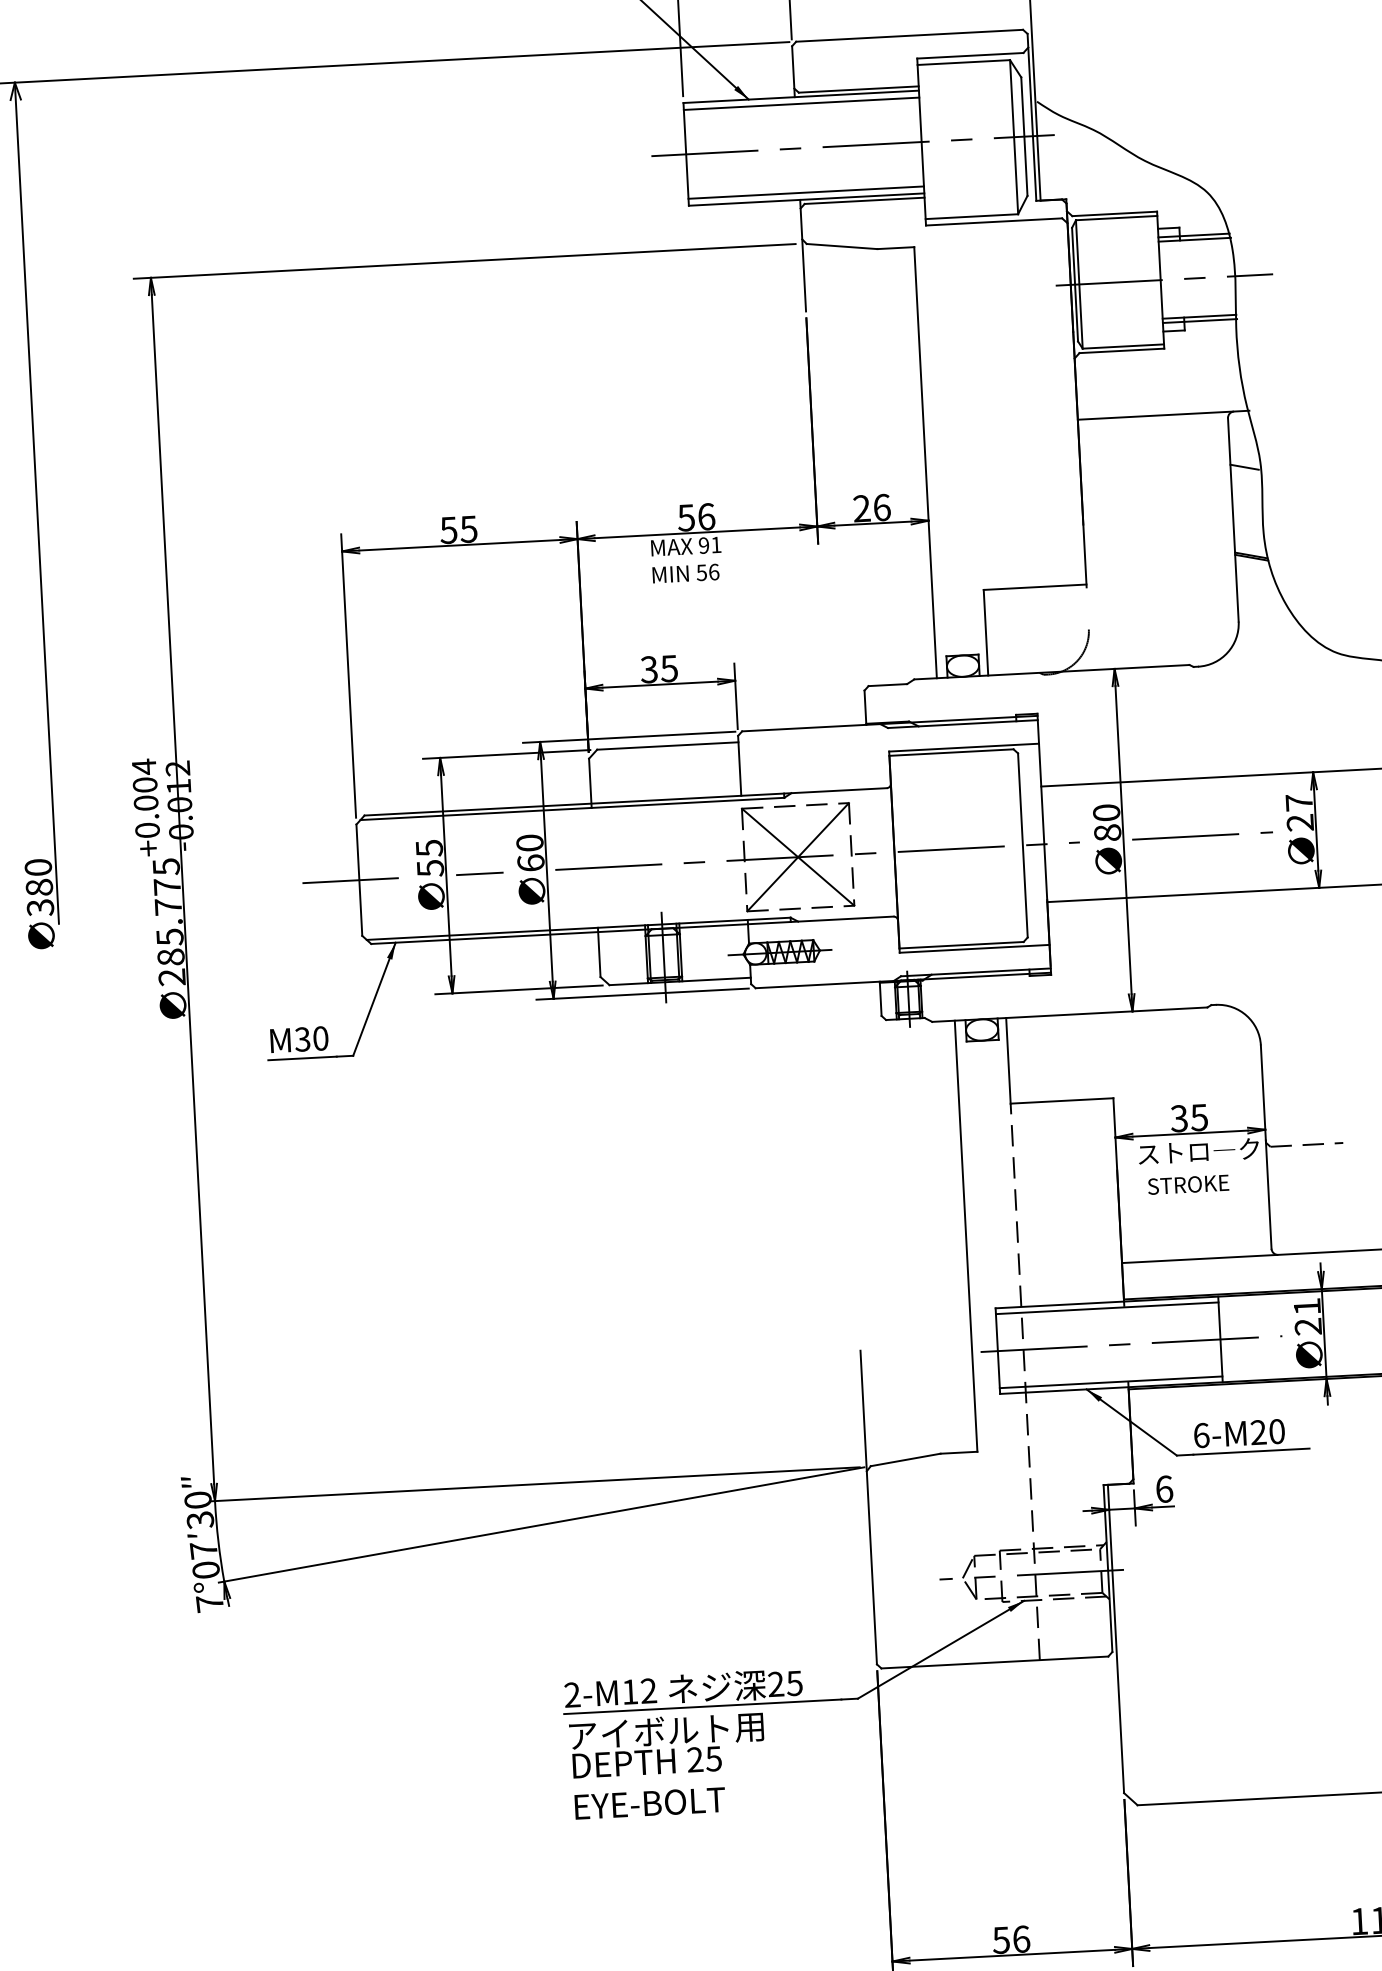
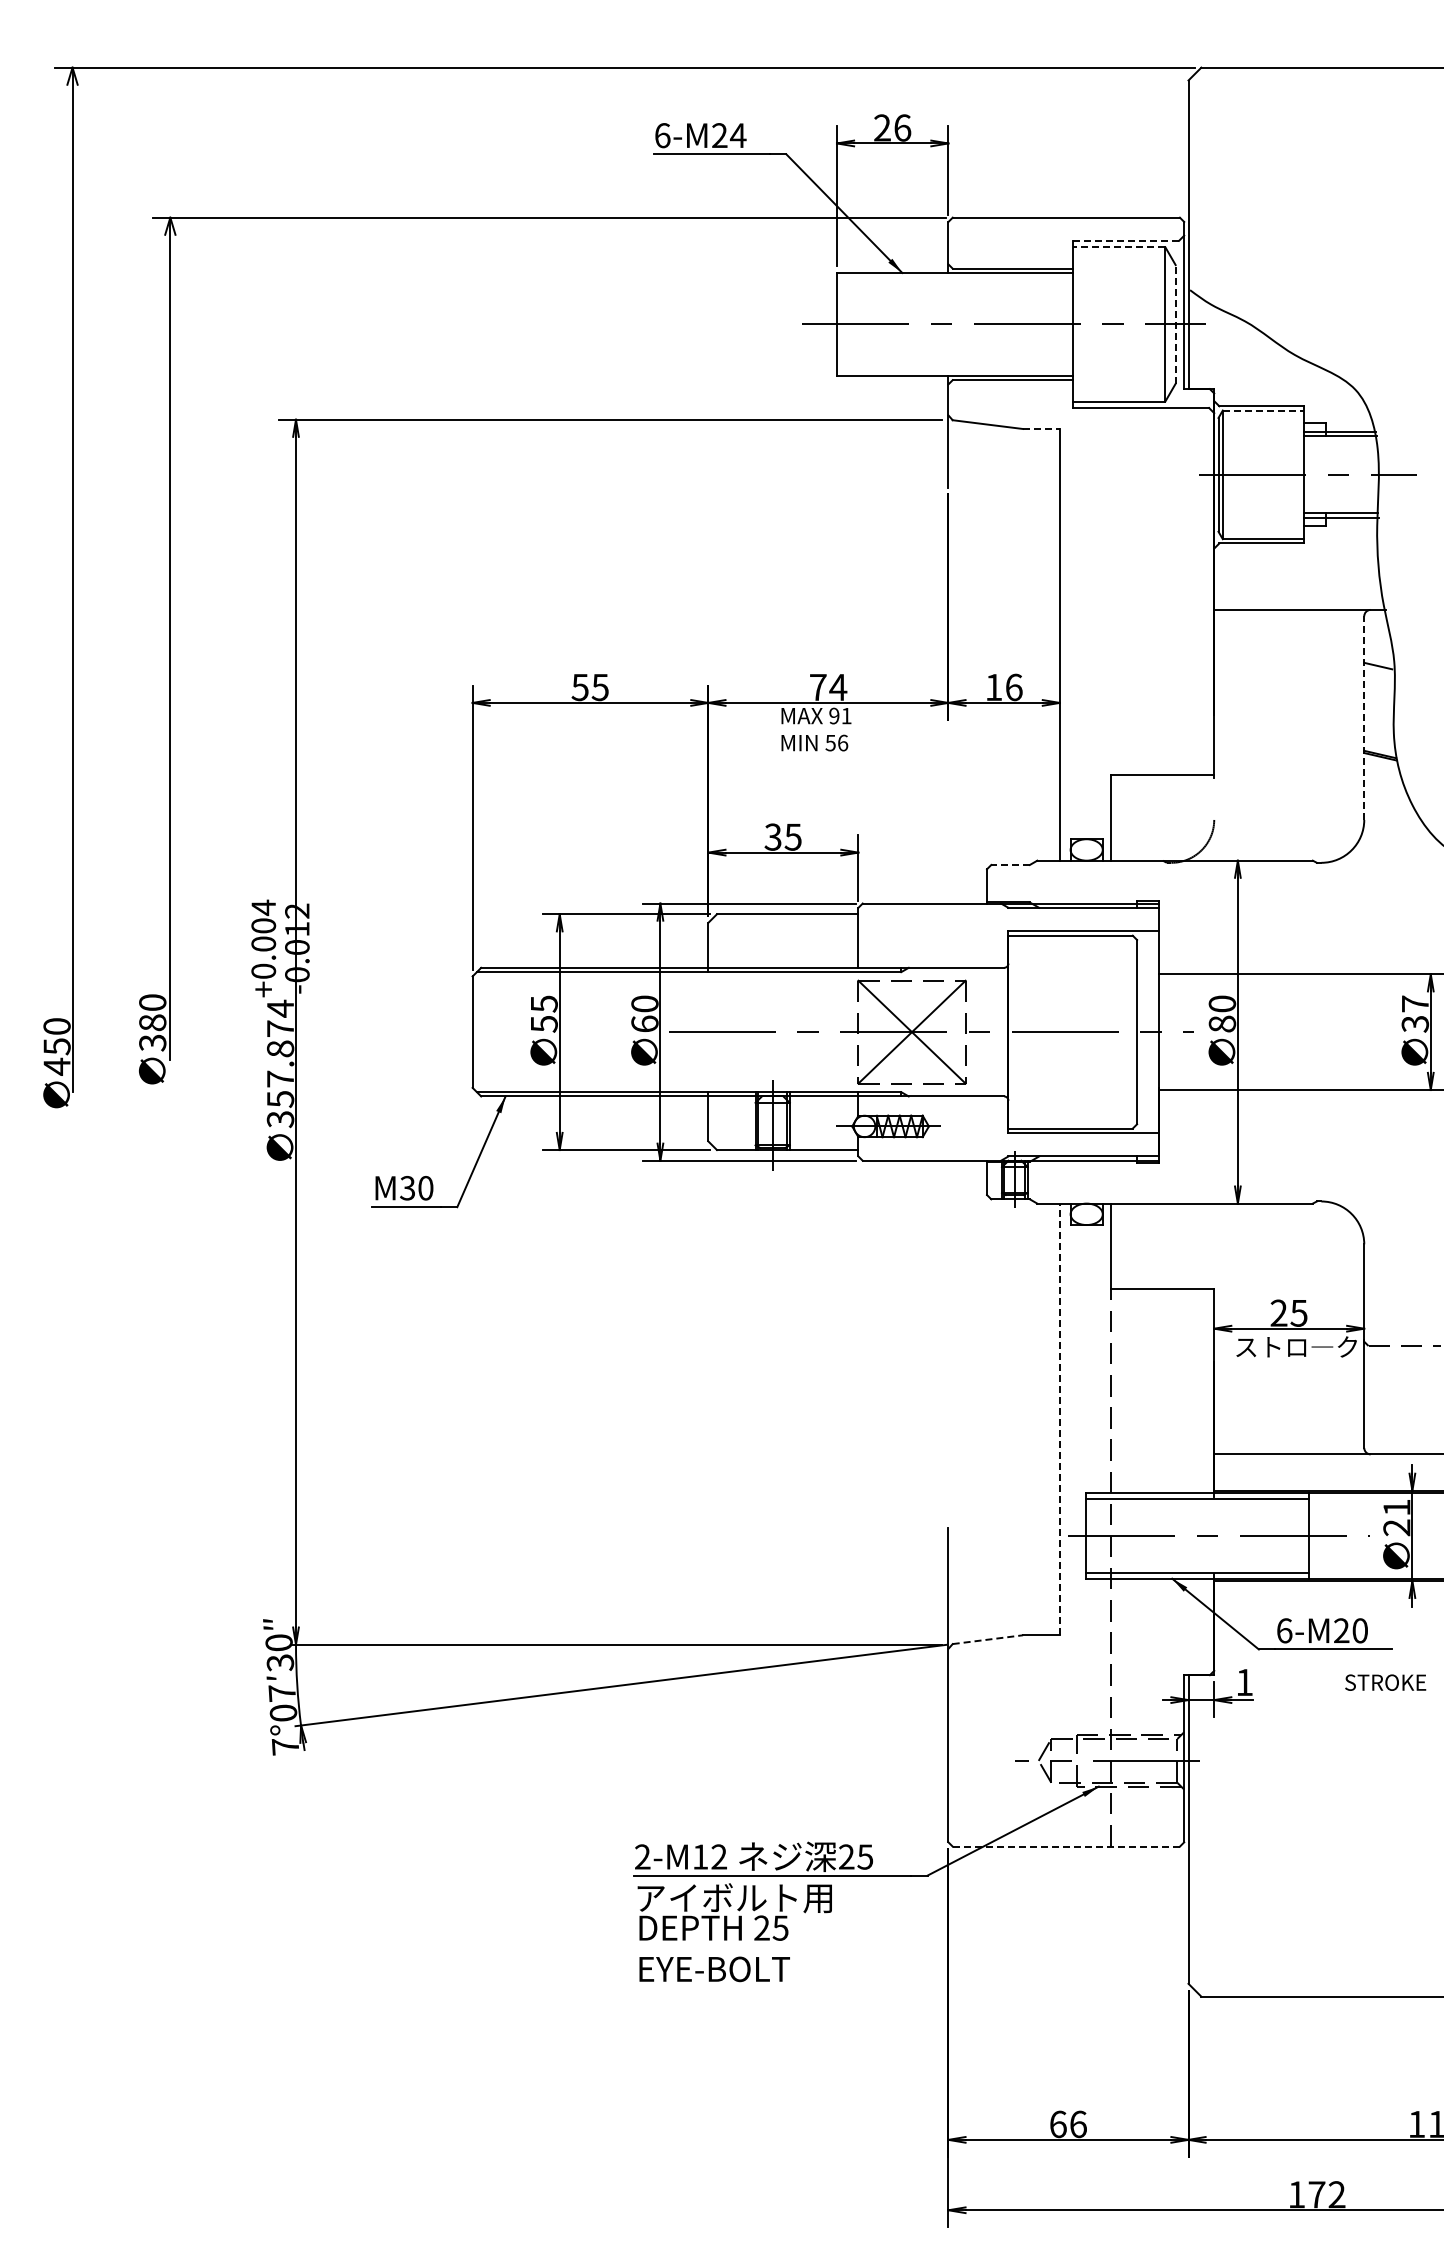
line: (970, 55) -> (1126, 240), solid -> dashed
line: (963, 62) -> (1118, 247), solid -> dashed
line: (801, 103) -> (954, 279), removed
line: (1024, 135) -> (1175, 323), solid -> dashed
line: (805, 192) -> (954, 368), removed
line: (1116, 218) -> (1263, 410), solid -> dashed
line: (895, 248) -> (1041, 429), solid -> dashed
text: (861, 507) -> (993, 686), 26 -> 16
text: (696, 517) -> (828, 687), 56 -> 74
line: (1233, 520) -> (1364, 718), solid -> dashed
line: (887, 684) -> (1010, 864), solid -> dashed
text: (1300, 822) -> (1415, 1023), 27 -> 37
line: (1202, 835) -> (1316, 1031), removed
line: (480, 874) -> (593, 1032), removed
line: (350, 881) -> (463, 1032), removed
text: (169, 921) -> (280, 1063), 285.775 -> 357.874
text: (1178, 1119) -> (1278, 1313), 35 -> 25
text: (1188, 1184) -> (1385, 1682), moved
line: (965, 1236) -> (1059, 1419), solid -> dashed
line: (906, 1459) -> (988, 1639), solid -> dashed
text: (1164, 1489) -> (1244, 1682), 6 -> 1
line: (995, 1662) -> (1066, 1846), solid -> dashed
text: (1000, 1940) -> (1057, 2124), 56 -> 66

